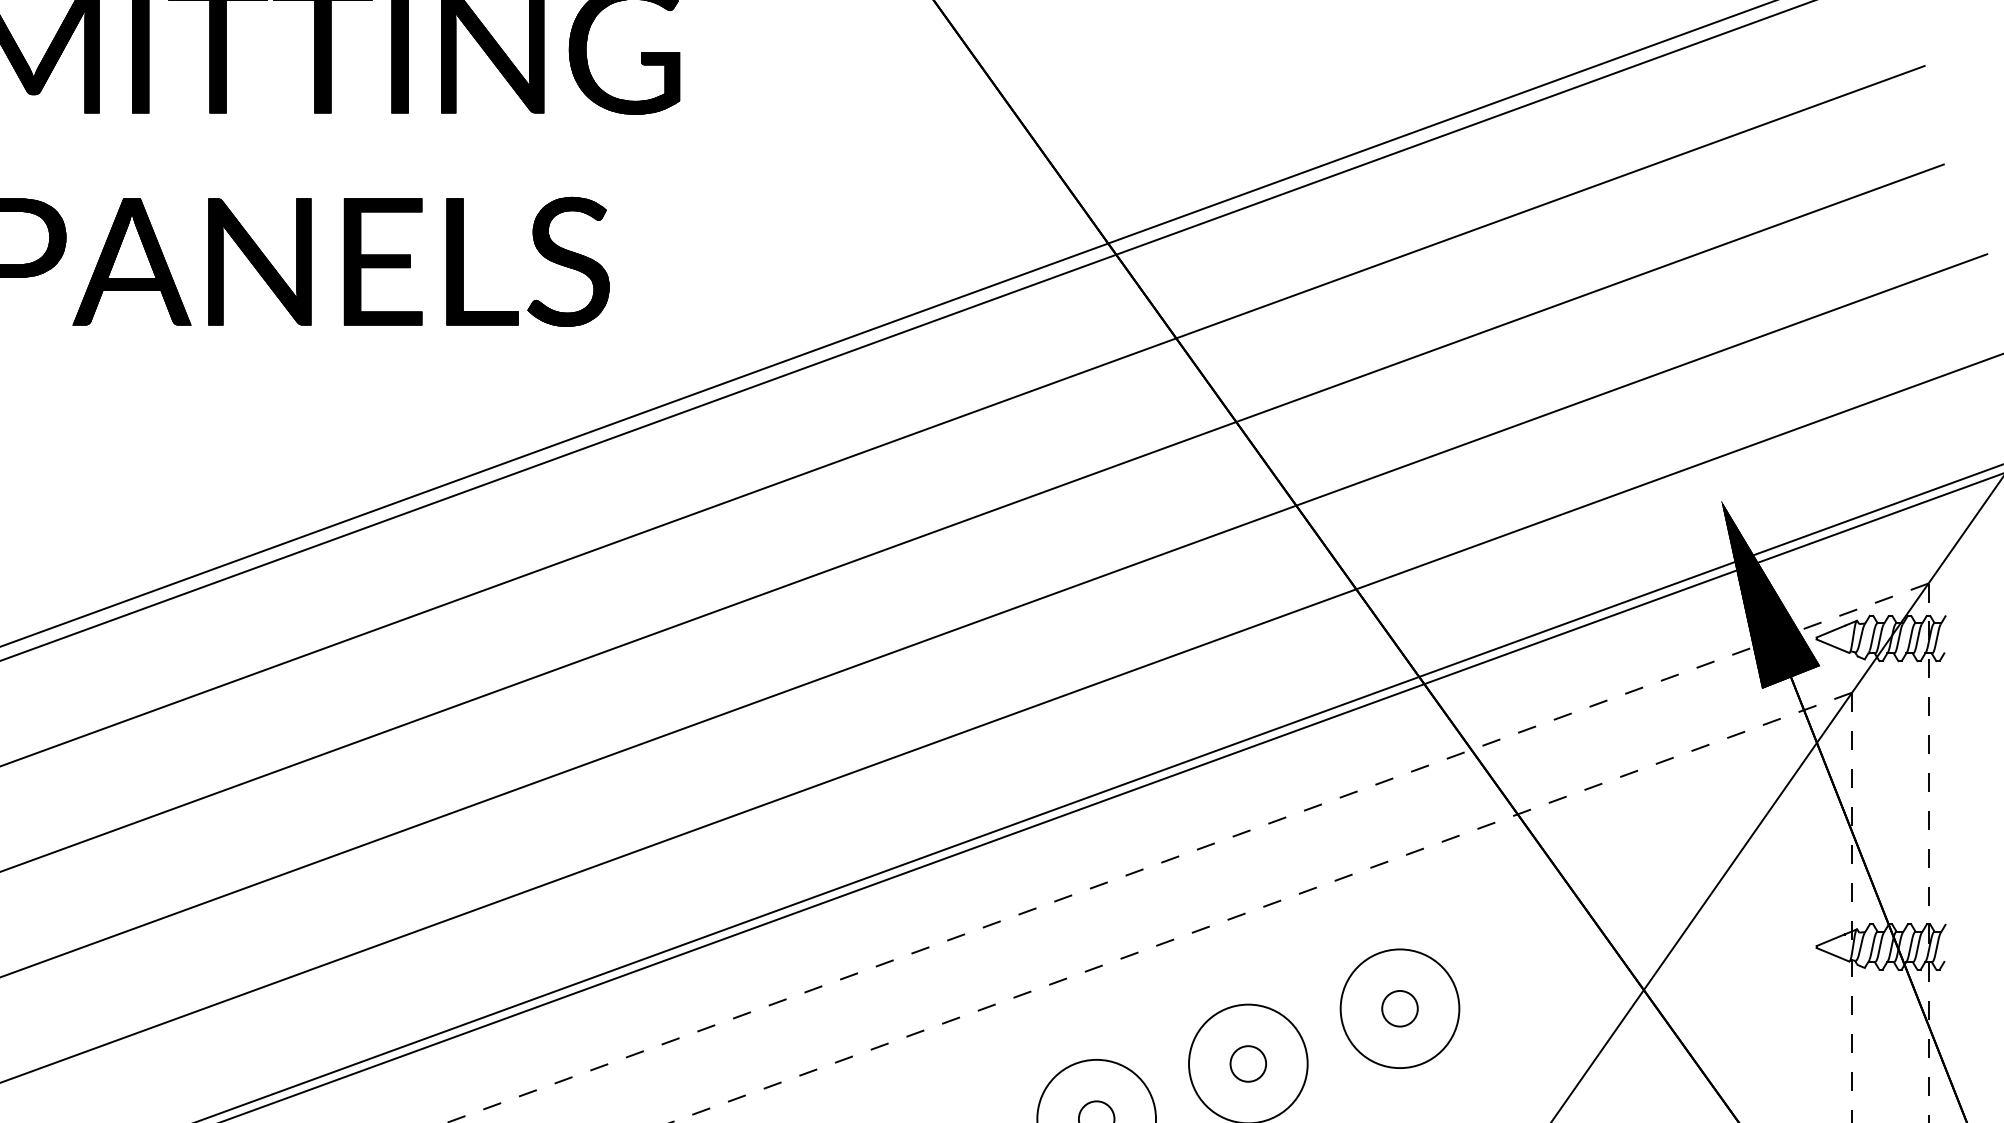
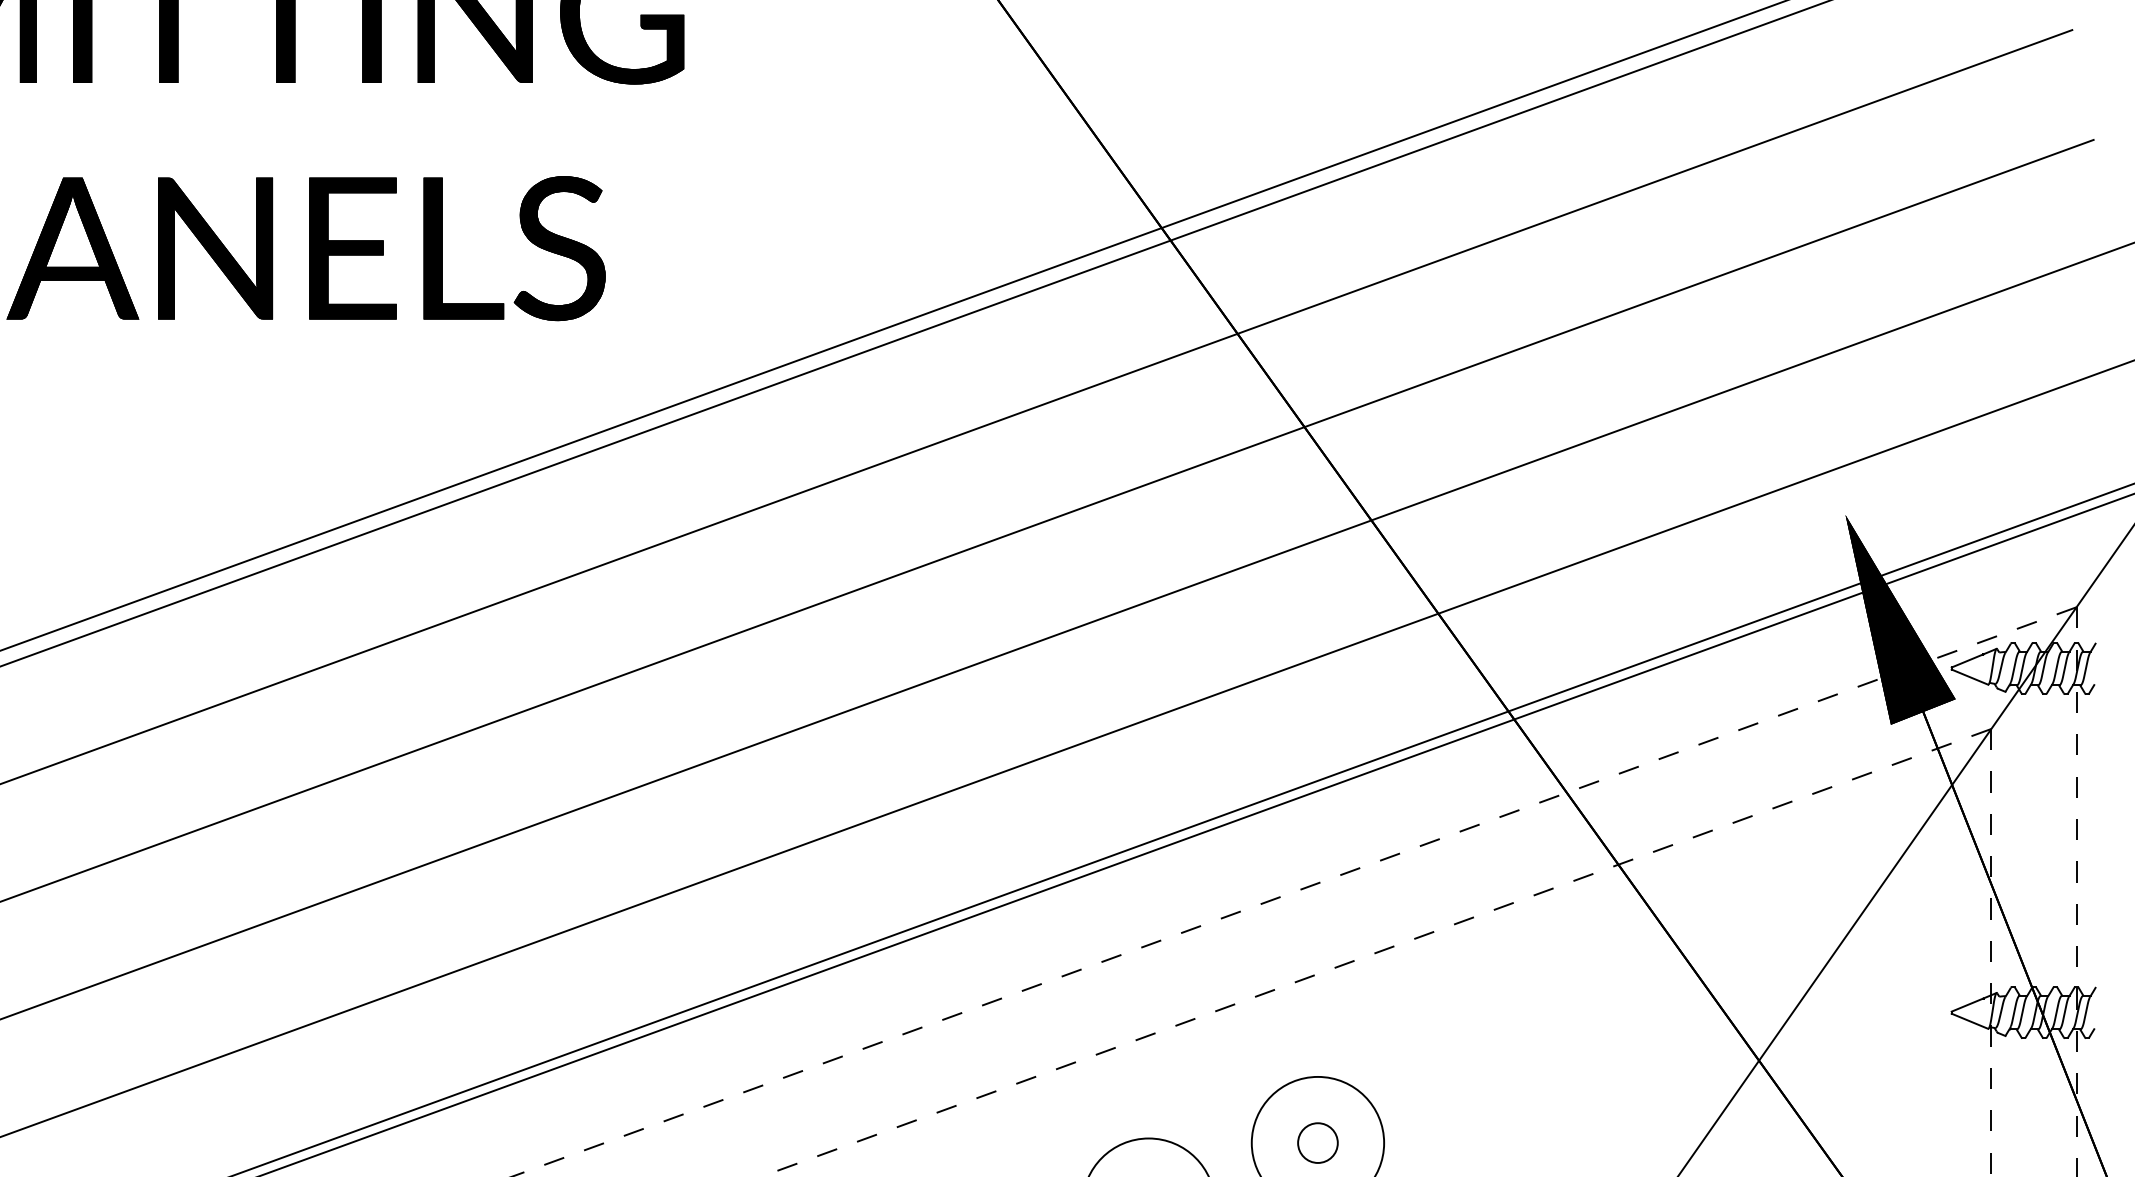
part: (1399, 1008) -> (1486, 1081), removed

